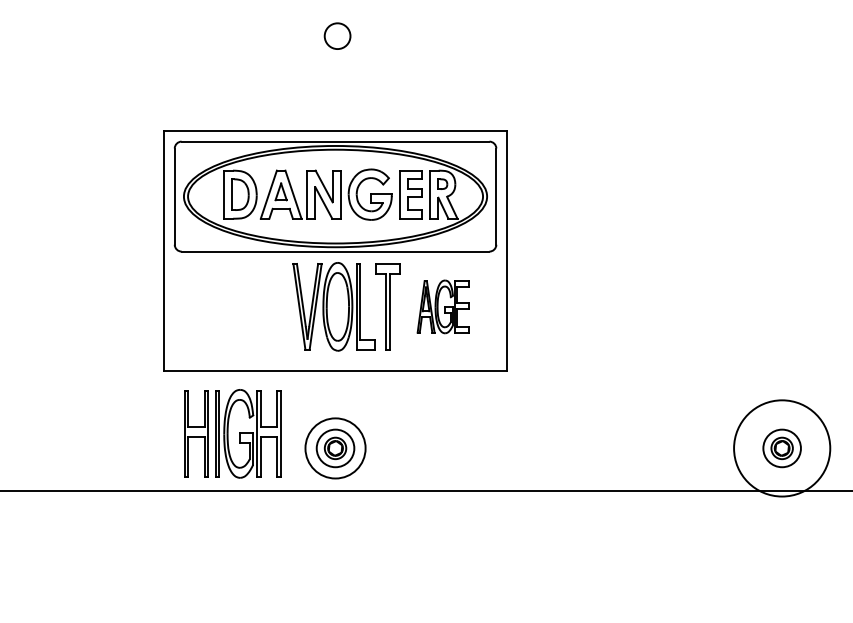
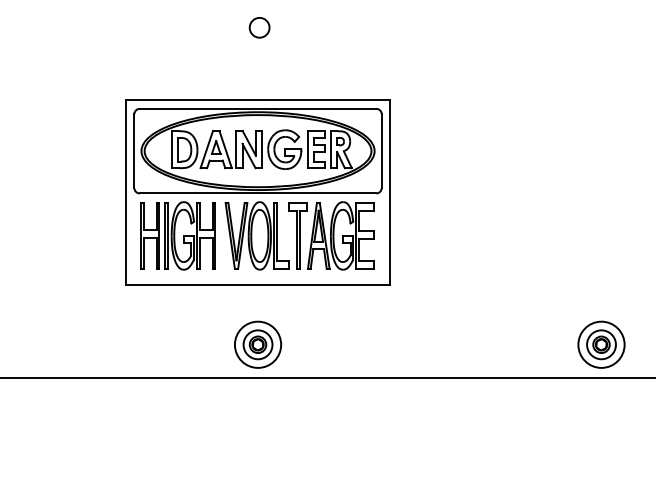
part: (443, 306) -> (341, 235), size x1.67
part: (232, 433) -> (178, 235), moved
circle: (782, 448) -> (601, 344), size x0.62

